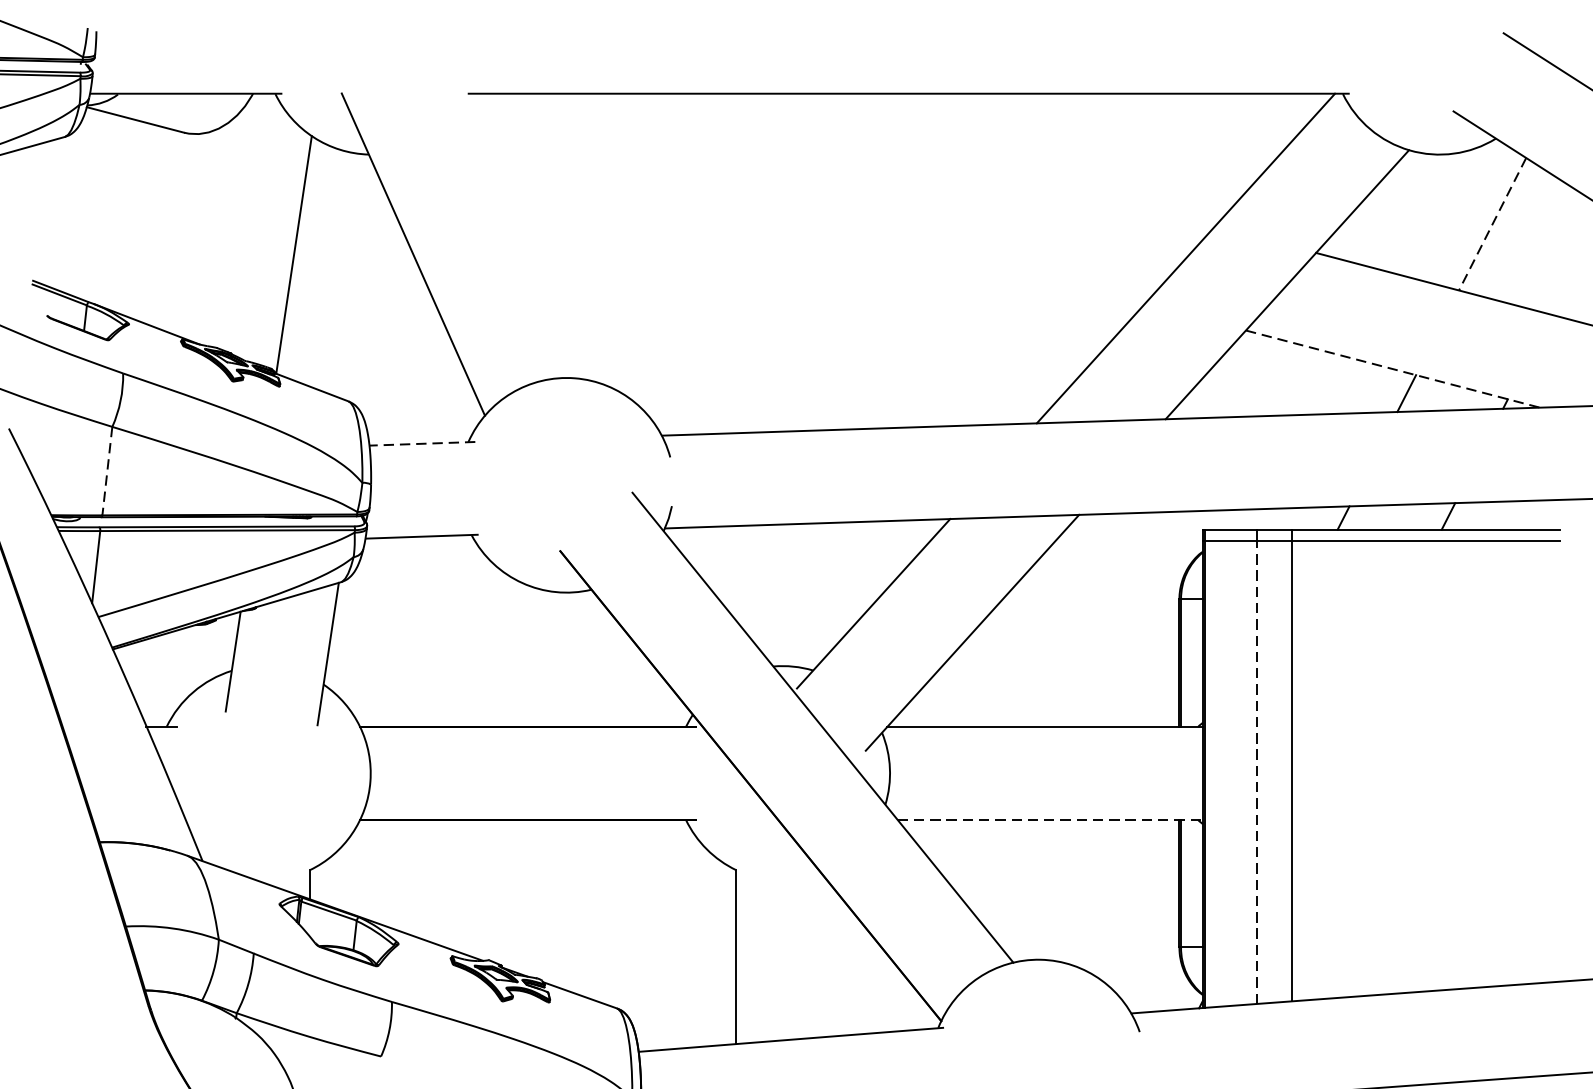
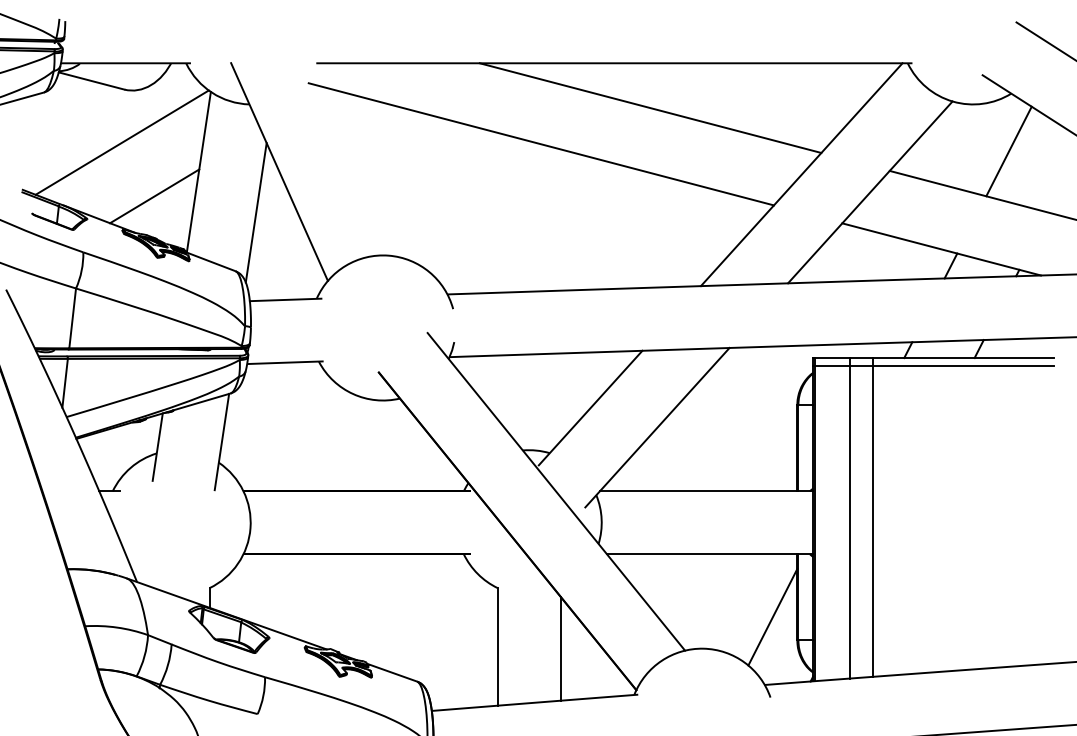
line: (962, 159) -> (650, 107), added
line: (179, 210) -> (121, 142), added
line: (799, 213) -> (540, 144), added
line: (1491, 224) -> (1008, 151), dashed -> solid
line: (228, 290) -> (154, 196), added
line: (377, 314) -> (255, 212), added
line: (1392, 369) -> (941, 249), dashed -> solid
line: (422, 443) -> (285, 299), dashed -> solid
line: (107, 471) -> (72, 318), dashed -> solid
line: (1256, 771) -> (849, 521), dashed -> solid
line: (1050, 820) -> (710, 554), dashed -> solid
line: (1142, 912) -> (772, 616), added
line: (829, 959) -> (560, 648), added

